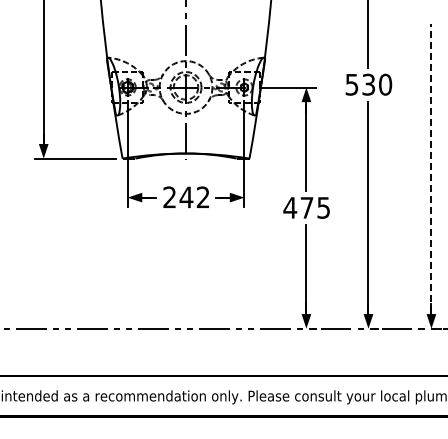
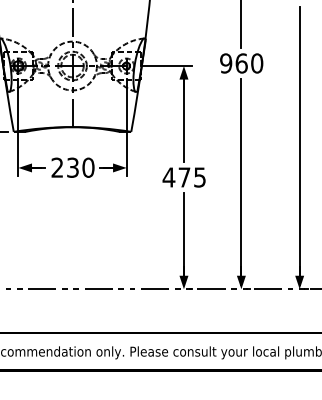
text: (360, 84) -> (234, 63), 530 -> 960
line: (431, 173) -> (299, 145), dashed -> solid
text: (194, 197) -> (80, 167), 242 -> 230

